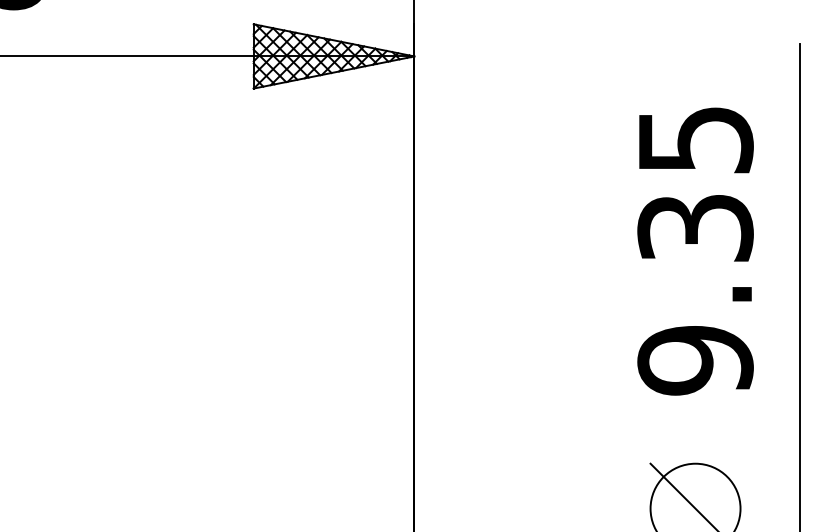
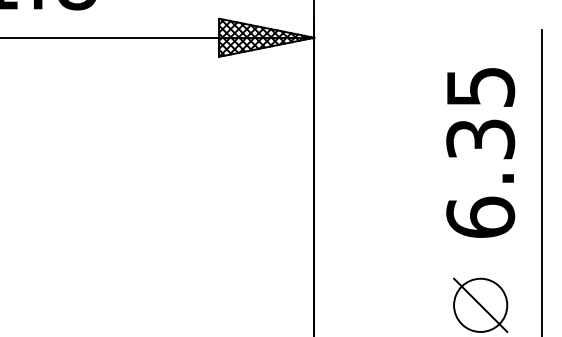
text: (695, 360) -> (480, 217), 9.35 -> 6.35

